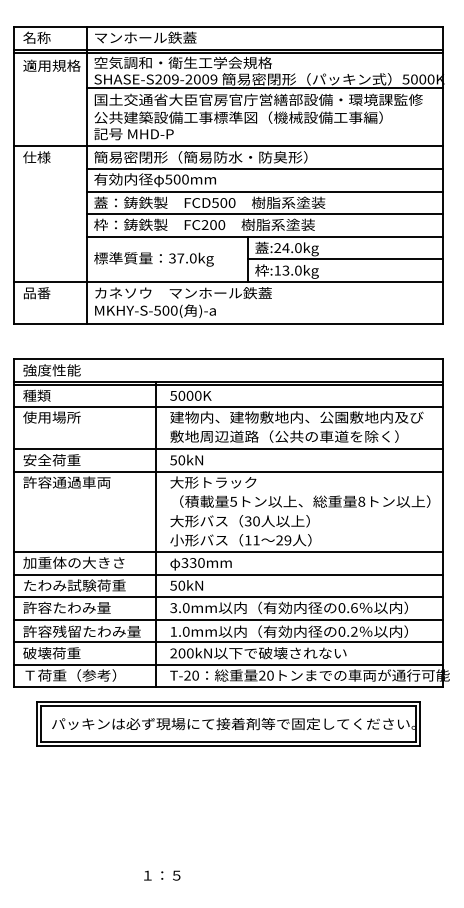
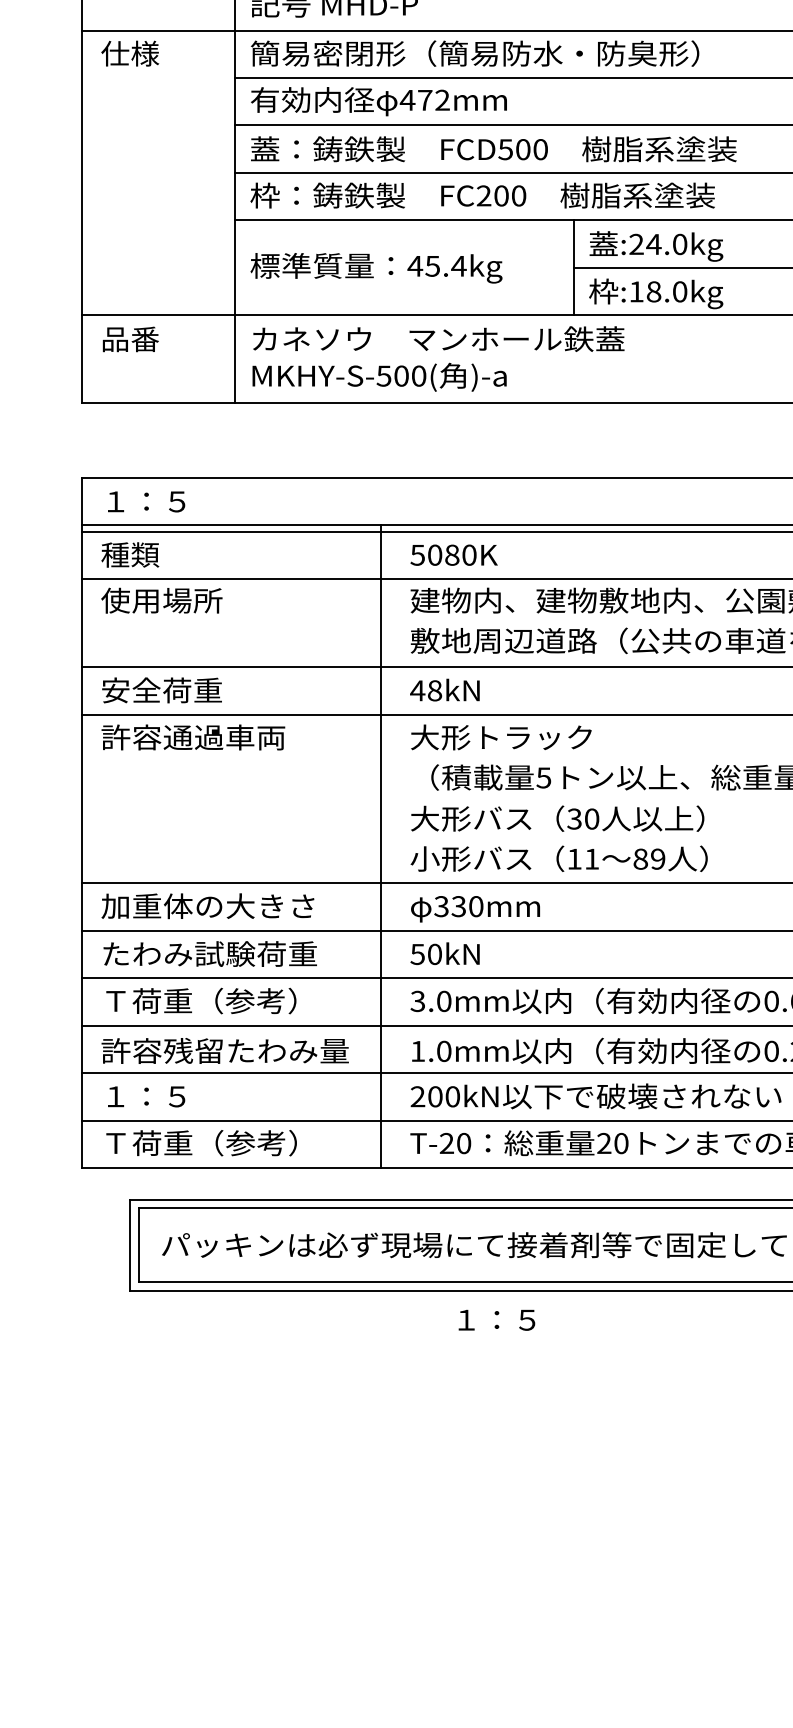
text: (176, 179) -> (423, 100), 500mm -> 472mm
text: (182, 258) -> (436, 266), 37.0kg -> 45.4kg
text: (285, 270) -> (652, 291), :13.0kg -> :18.0kg
text: (51, 370) -> (160, 501), 強度性能 -> １：５
text: (189, 395) -> (451, 554), 5000K -> 5080K
text: (177, 460) -> (425, 691), 50kN -> 48kN
text: (279, 540) -> (640, 859), 29 -> 89
text: (69, 607) -> (198, 1000), 許容たわみ量 -> Ｔ荷重（参考）
text: (51, 653) -> (160, 1096), 破壊荷重 -> １：５
text: (162, 875) -> (497, 1319), moved

